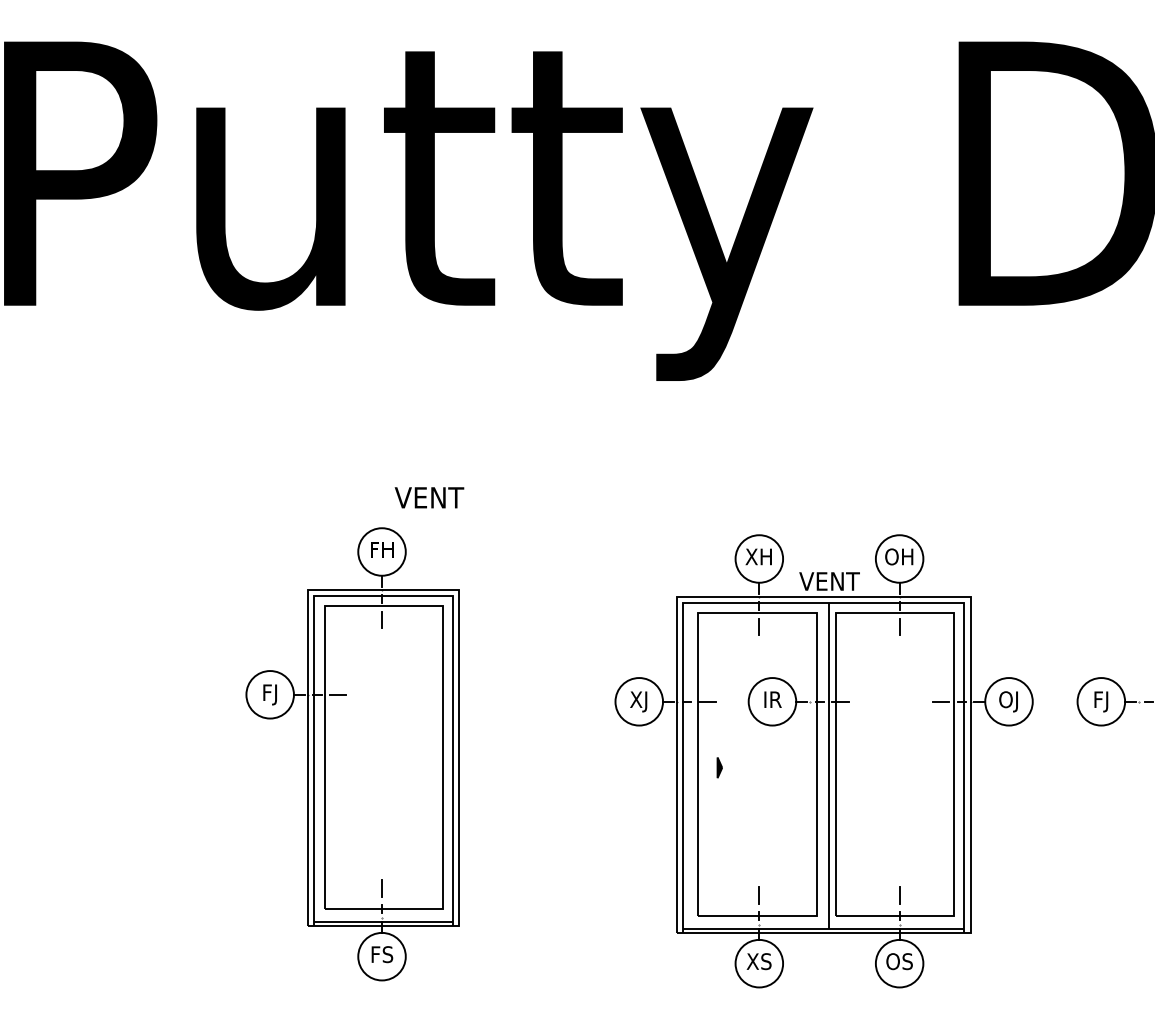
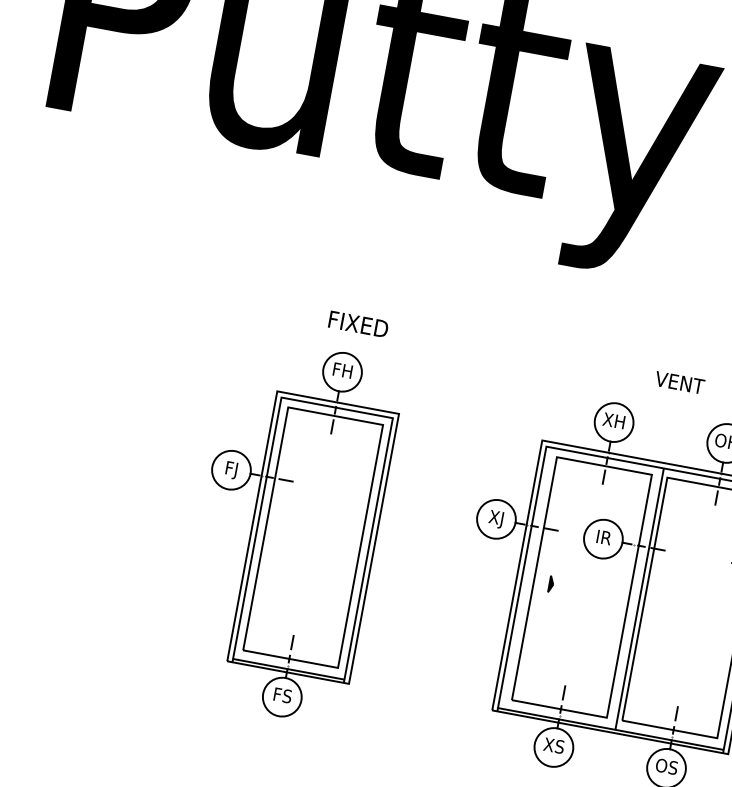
text: (429, 497) -> (358, 324), VENT -> FIXED
text: (829, 581) -> (679, 382), moved
part: (352, 754) -> (288, 530), moved

